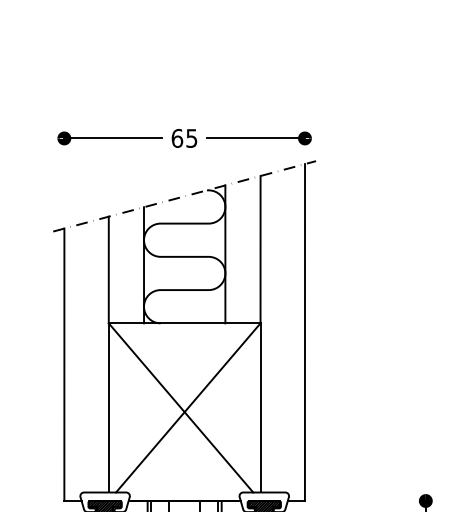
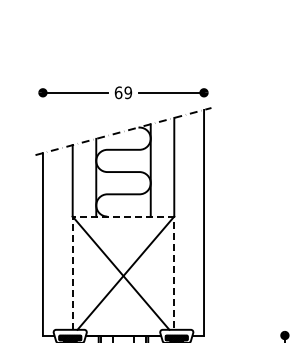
text: (192, 137) -> (128, 92), 65 -> 69
line: (184, 323) -> (123, 216), solid -> dashed

